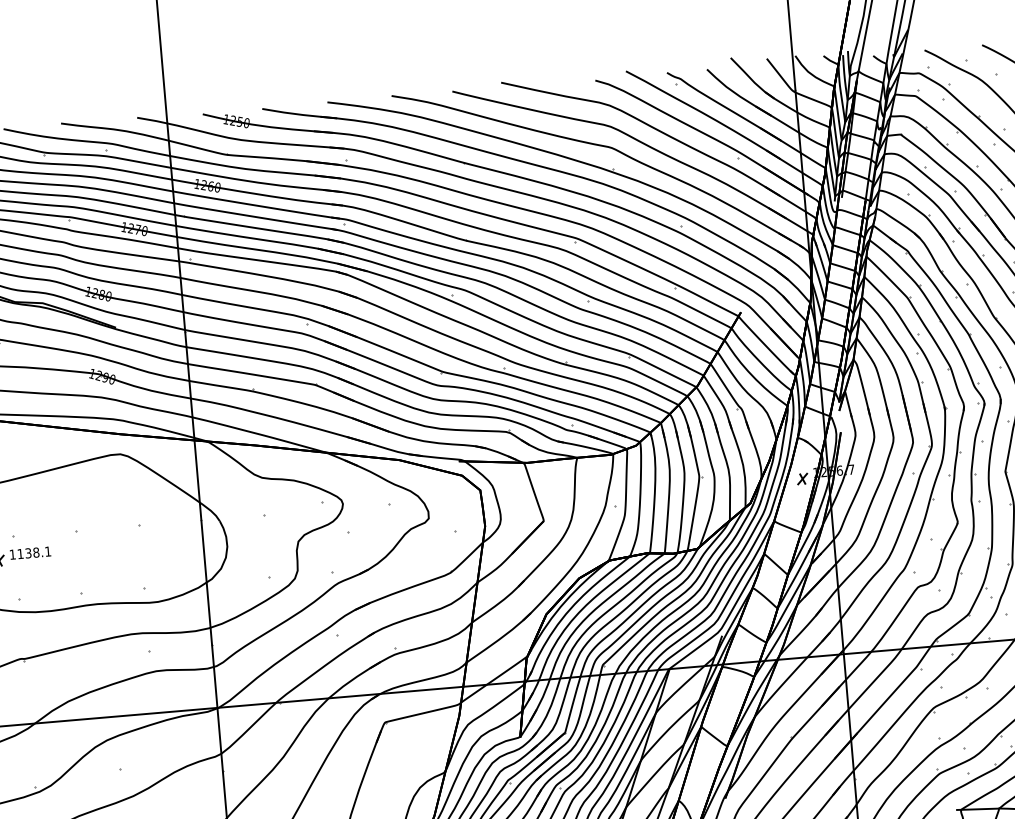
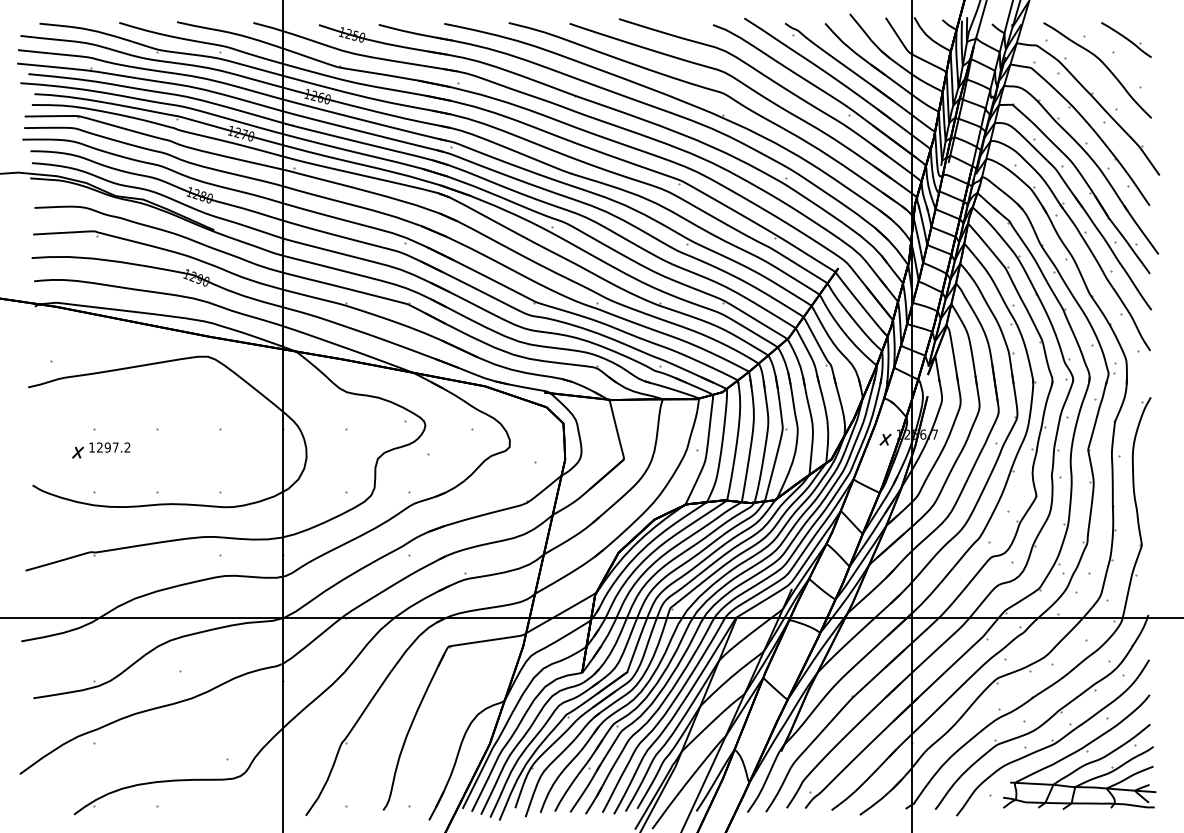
text: (34, 552) -> (113, 447), 1138.1 -> 1297.2

